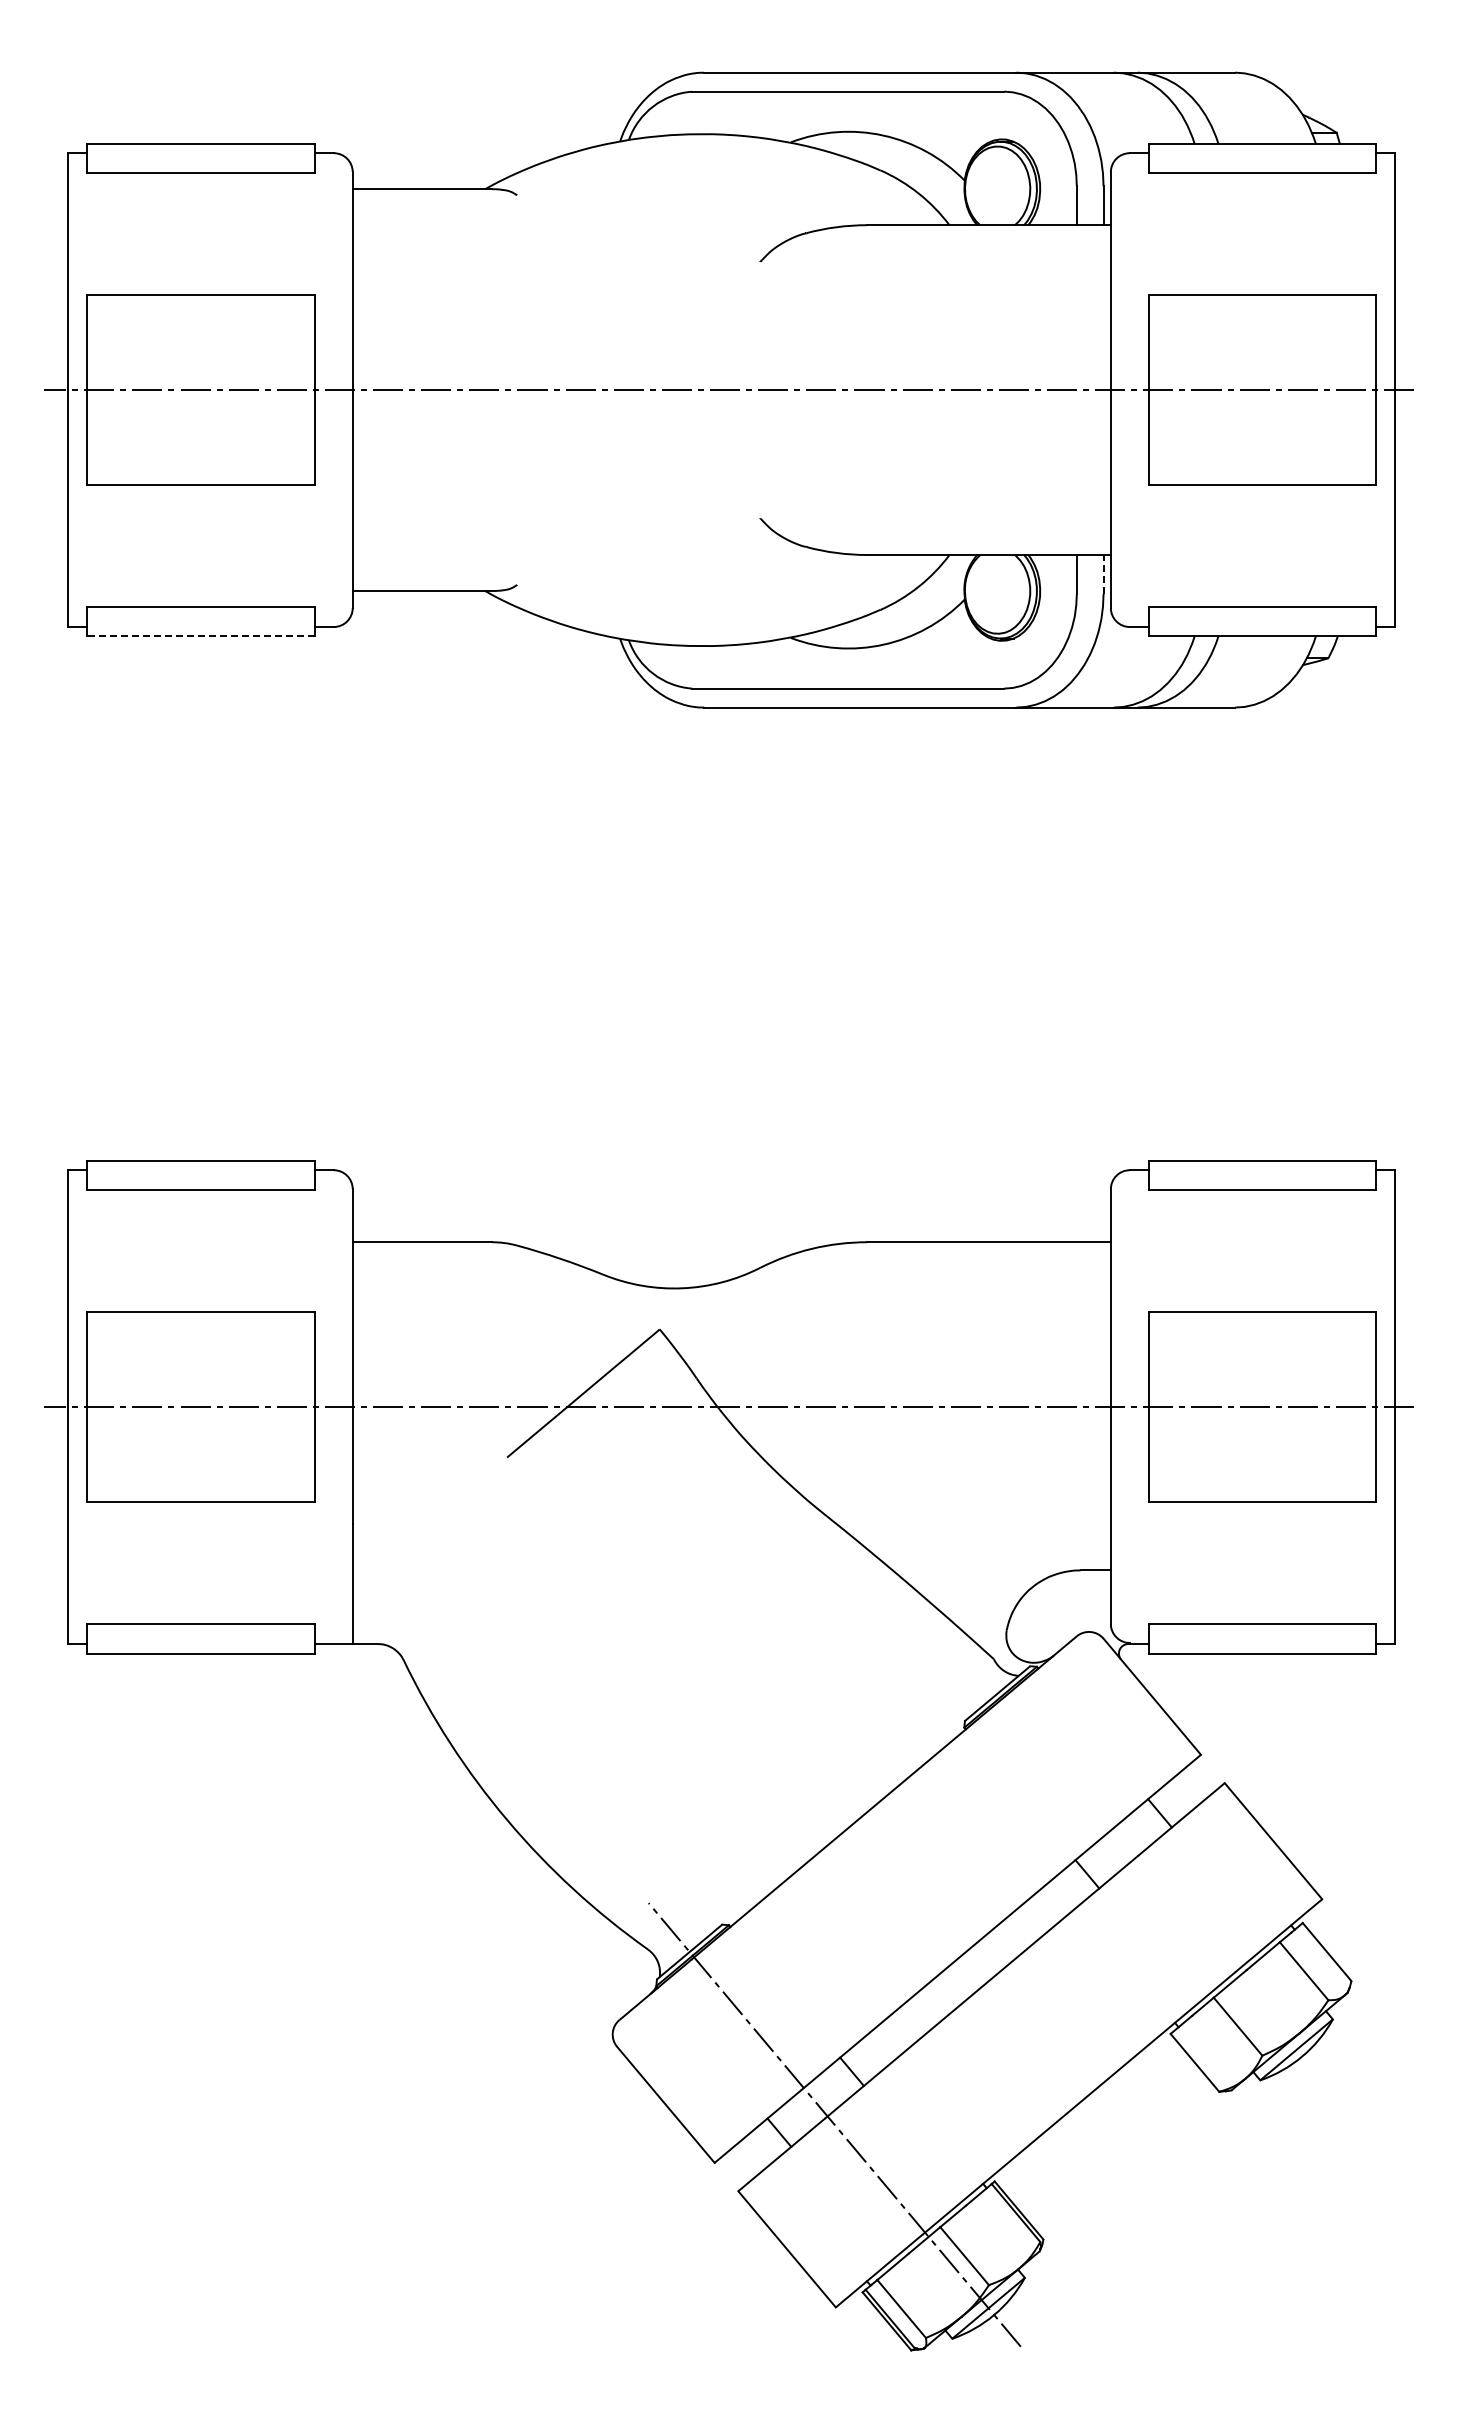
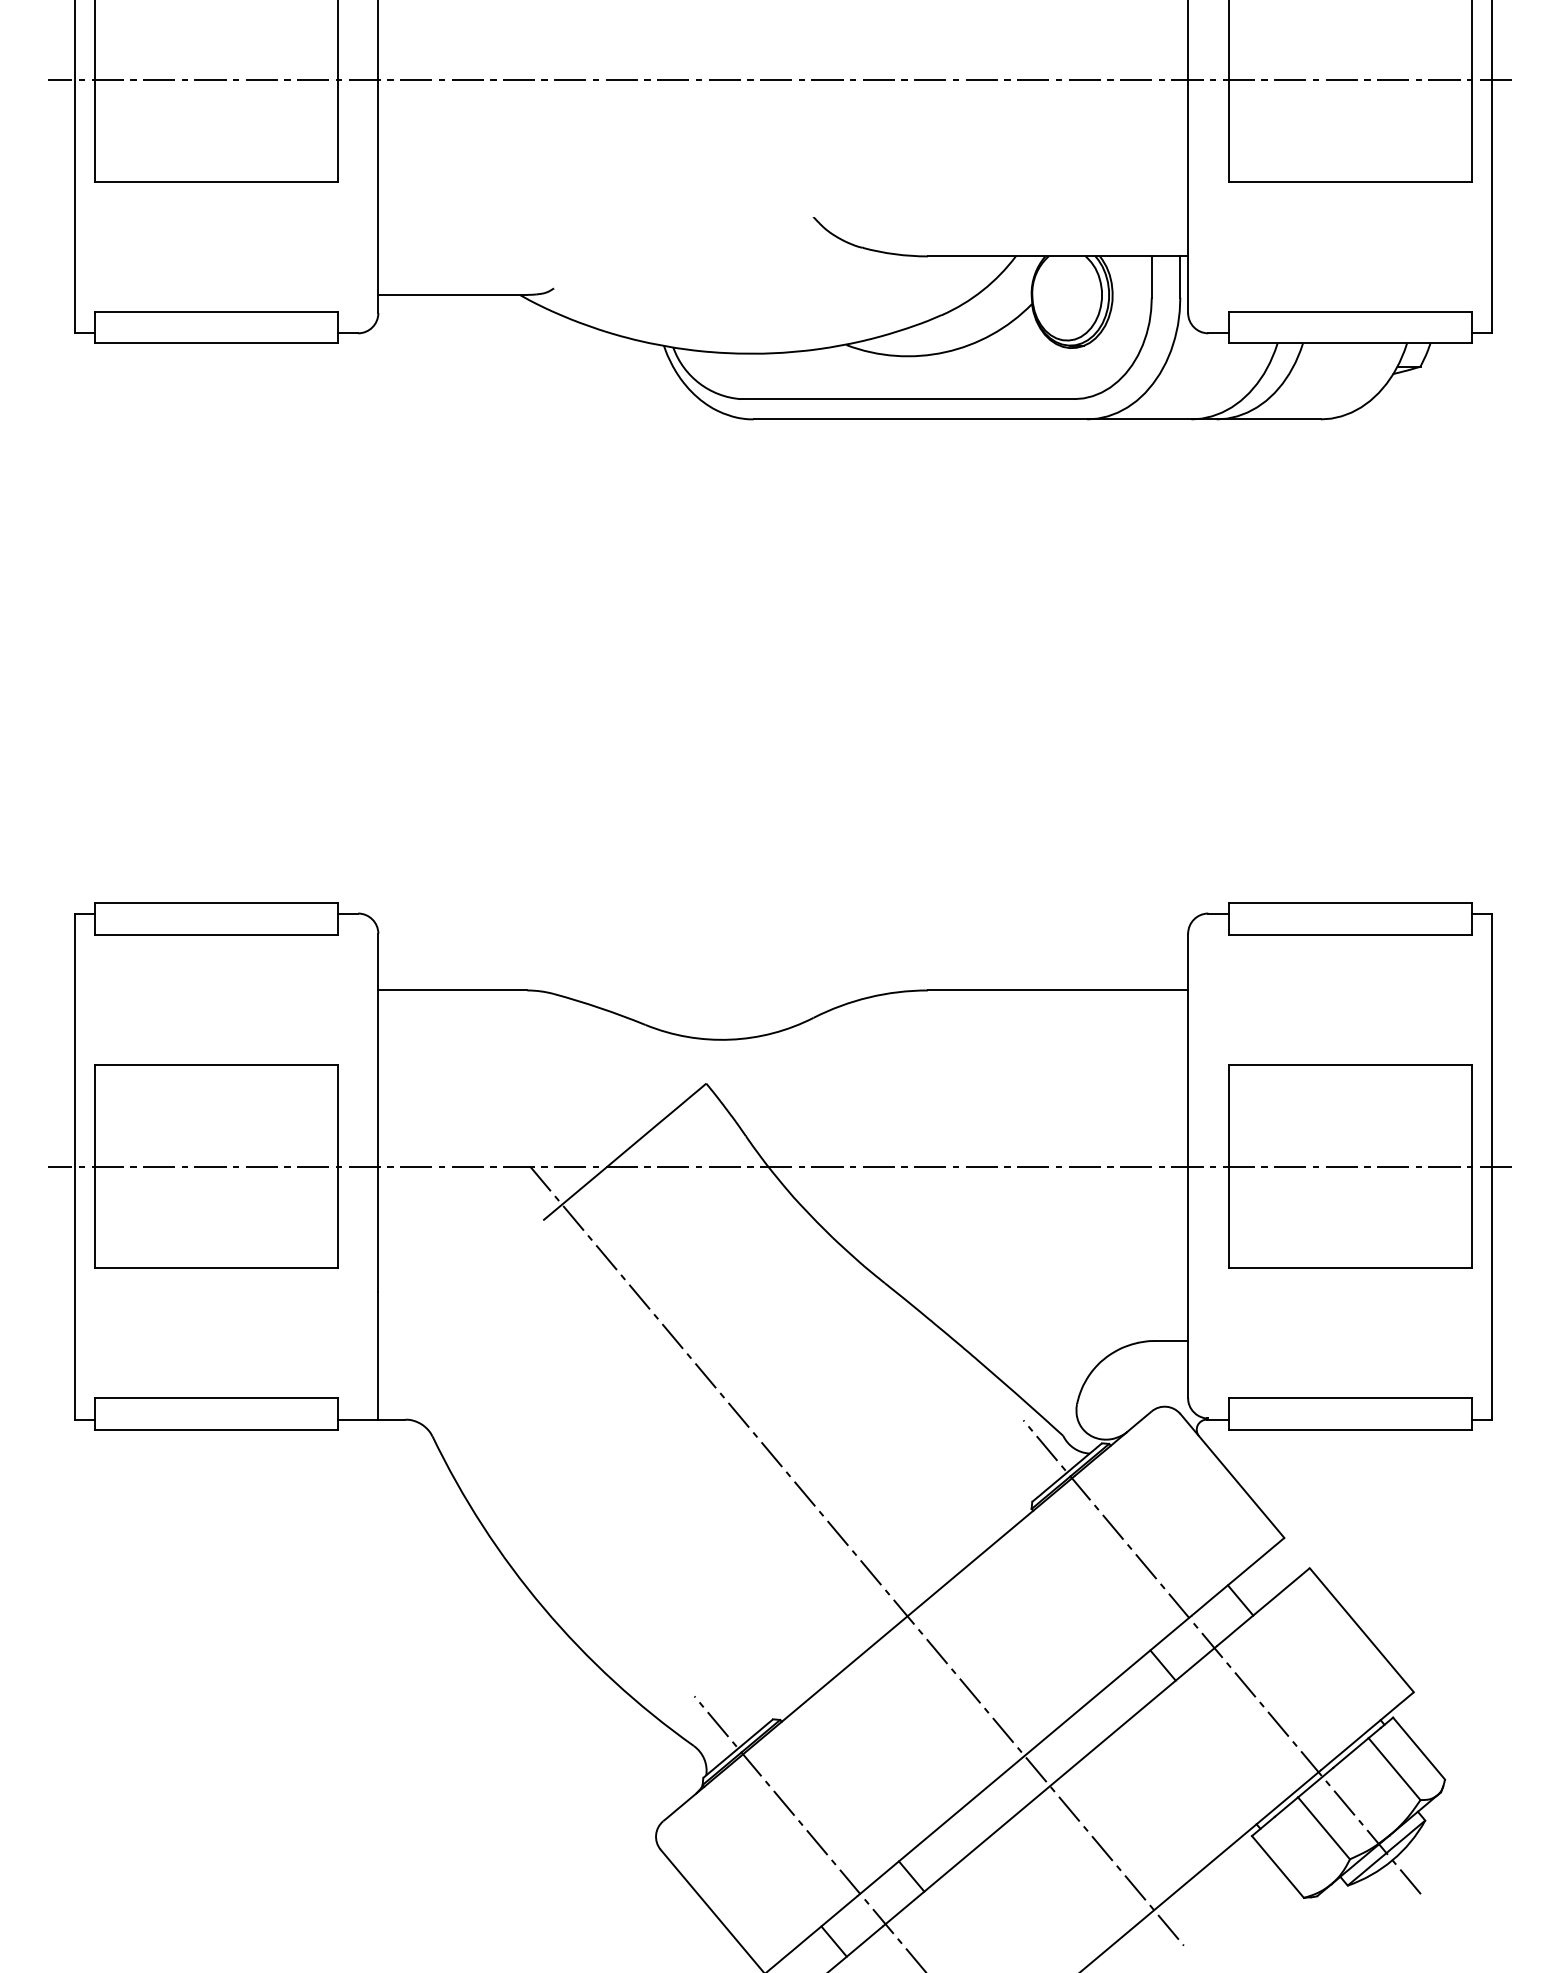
line: (1103, 573) -> (1180, 276), dashed -> solid
line: (201, 636) -> (216, 343), dashed -> solid
line: (800, 1771) -> (856, 1555), added
line: (1142, 1866) -> (1221, 1657), added

